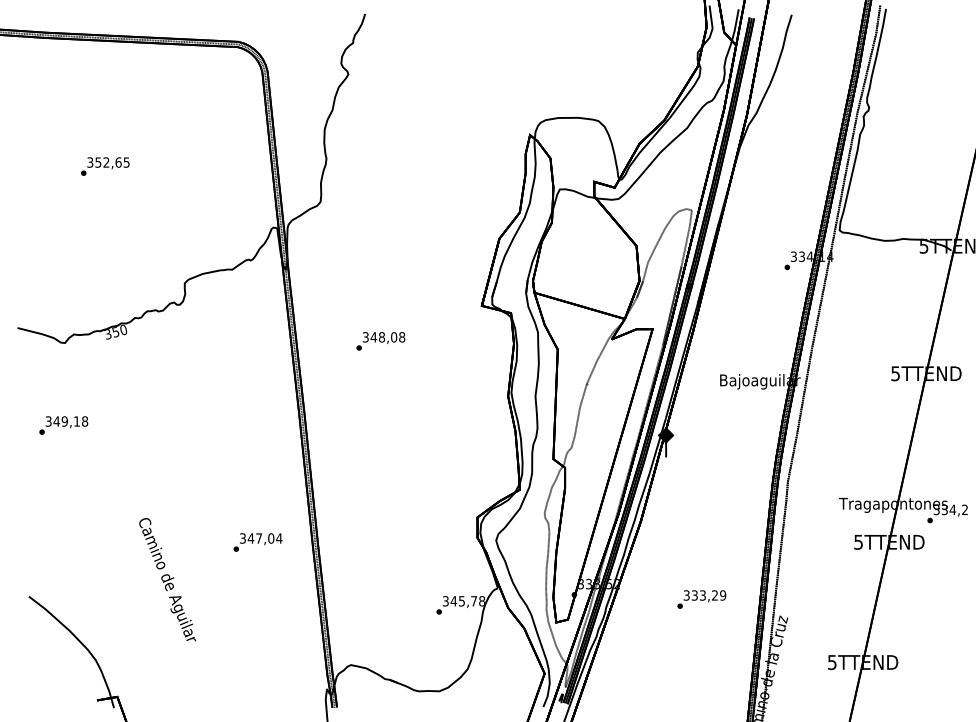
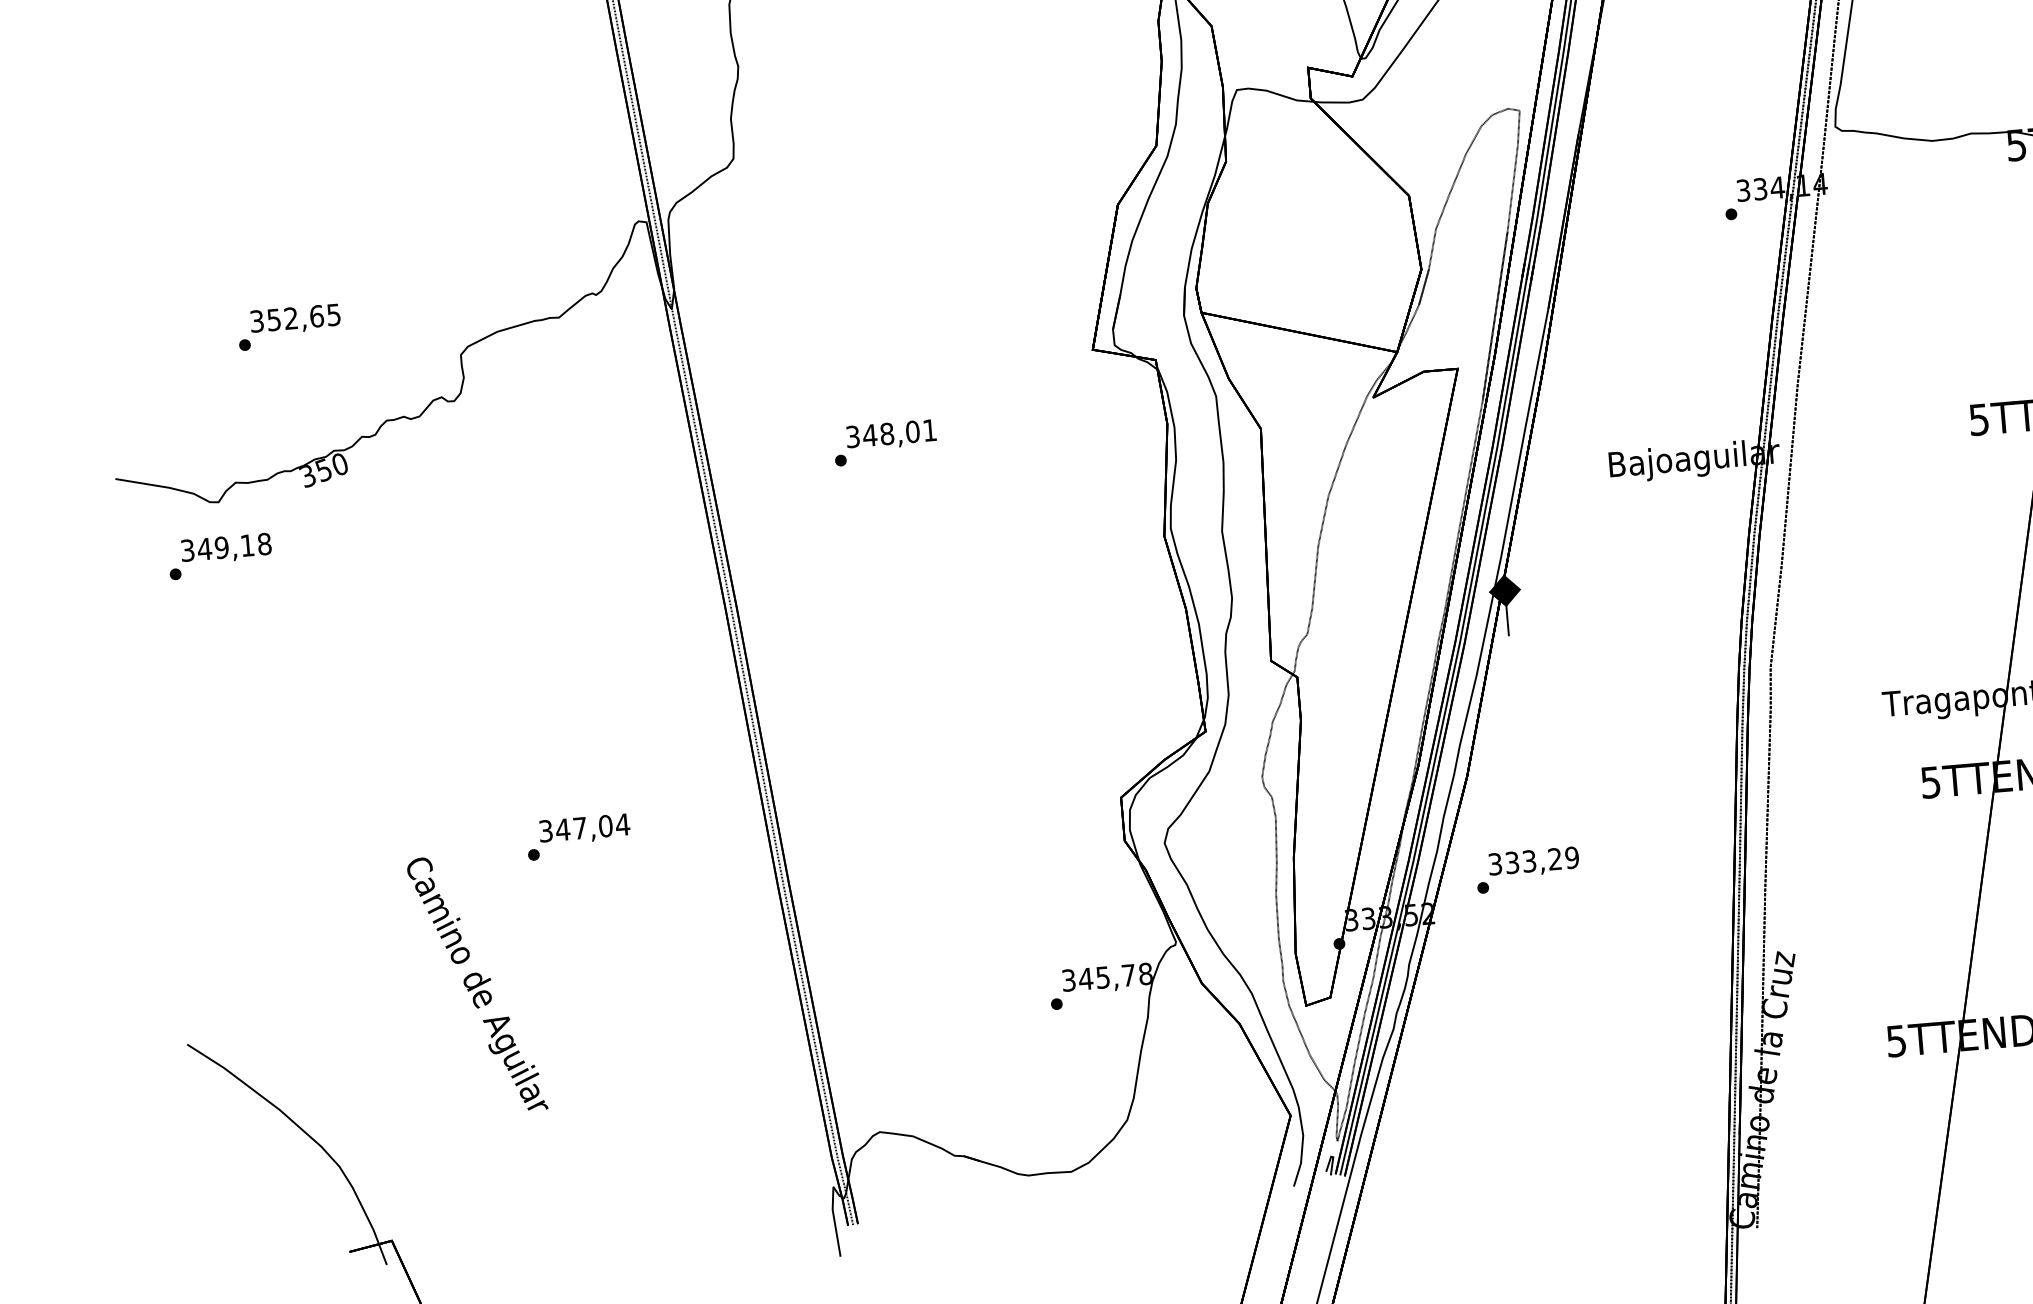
text: (105, 166) -> (289, 327), moved
text: (402, 337) -> (930, 430), 348,08 -> 348,01
text: (63, 425) -> (219, 556), moved
text: (257, 542) -> (577, 837), moved
text: (701, 599) -> (1527, 870), moved

